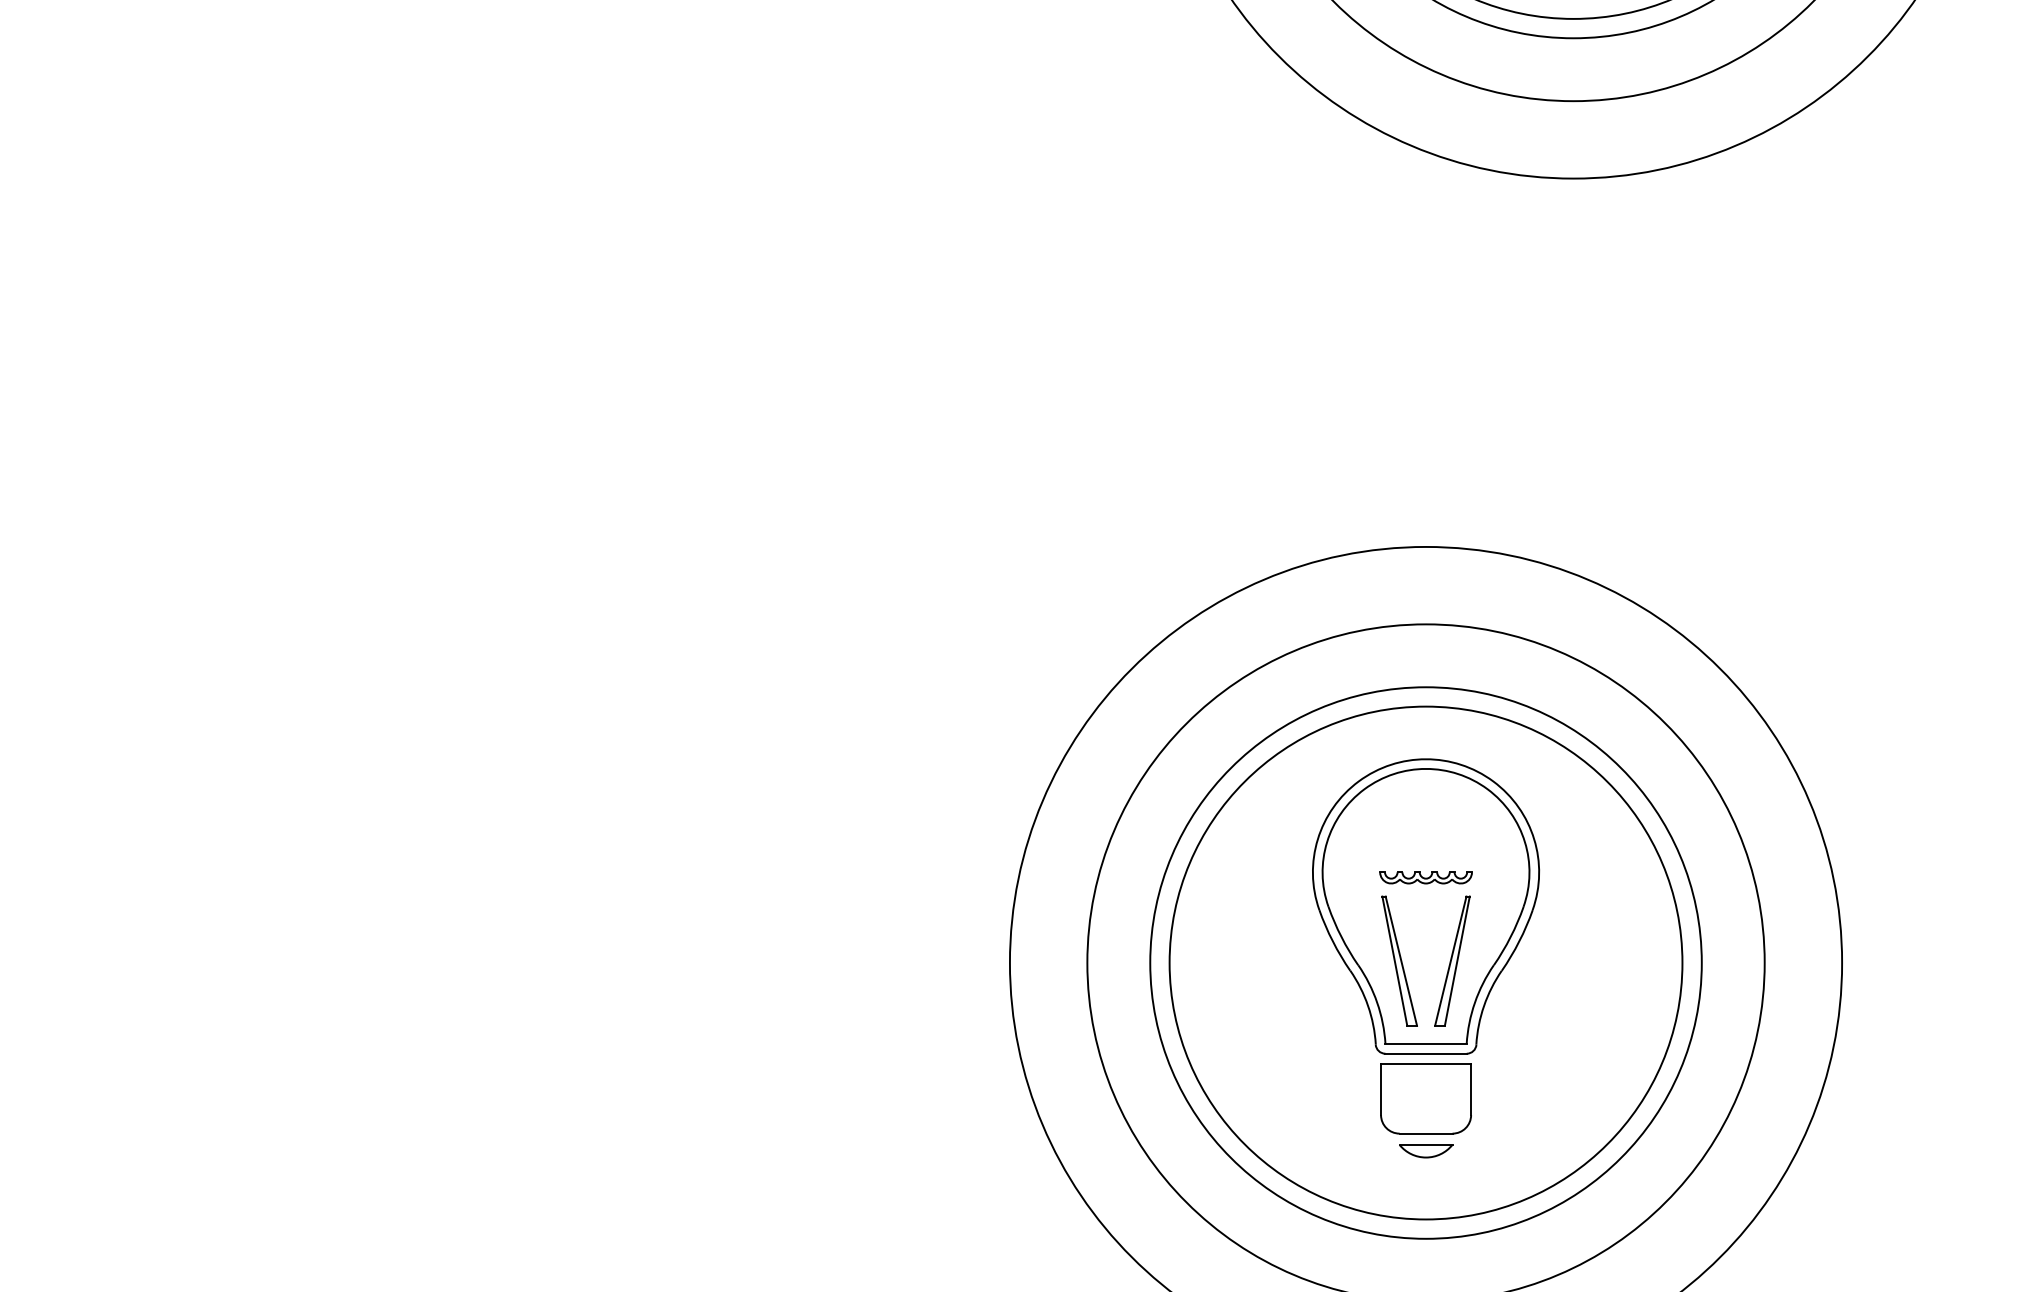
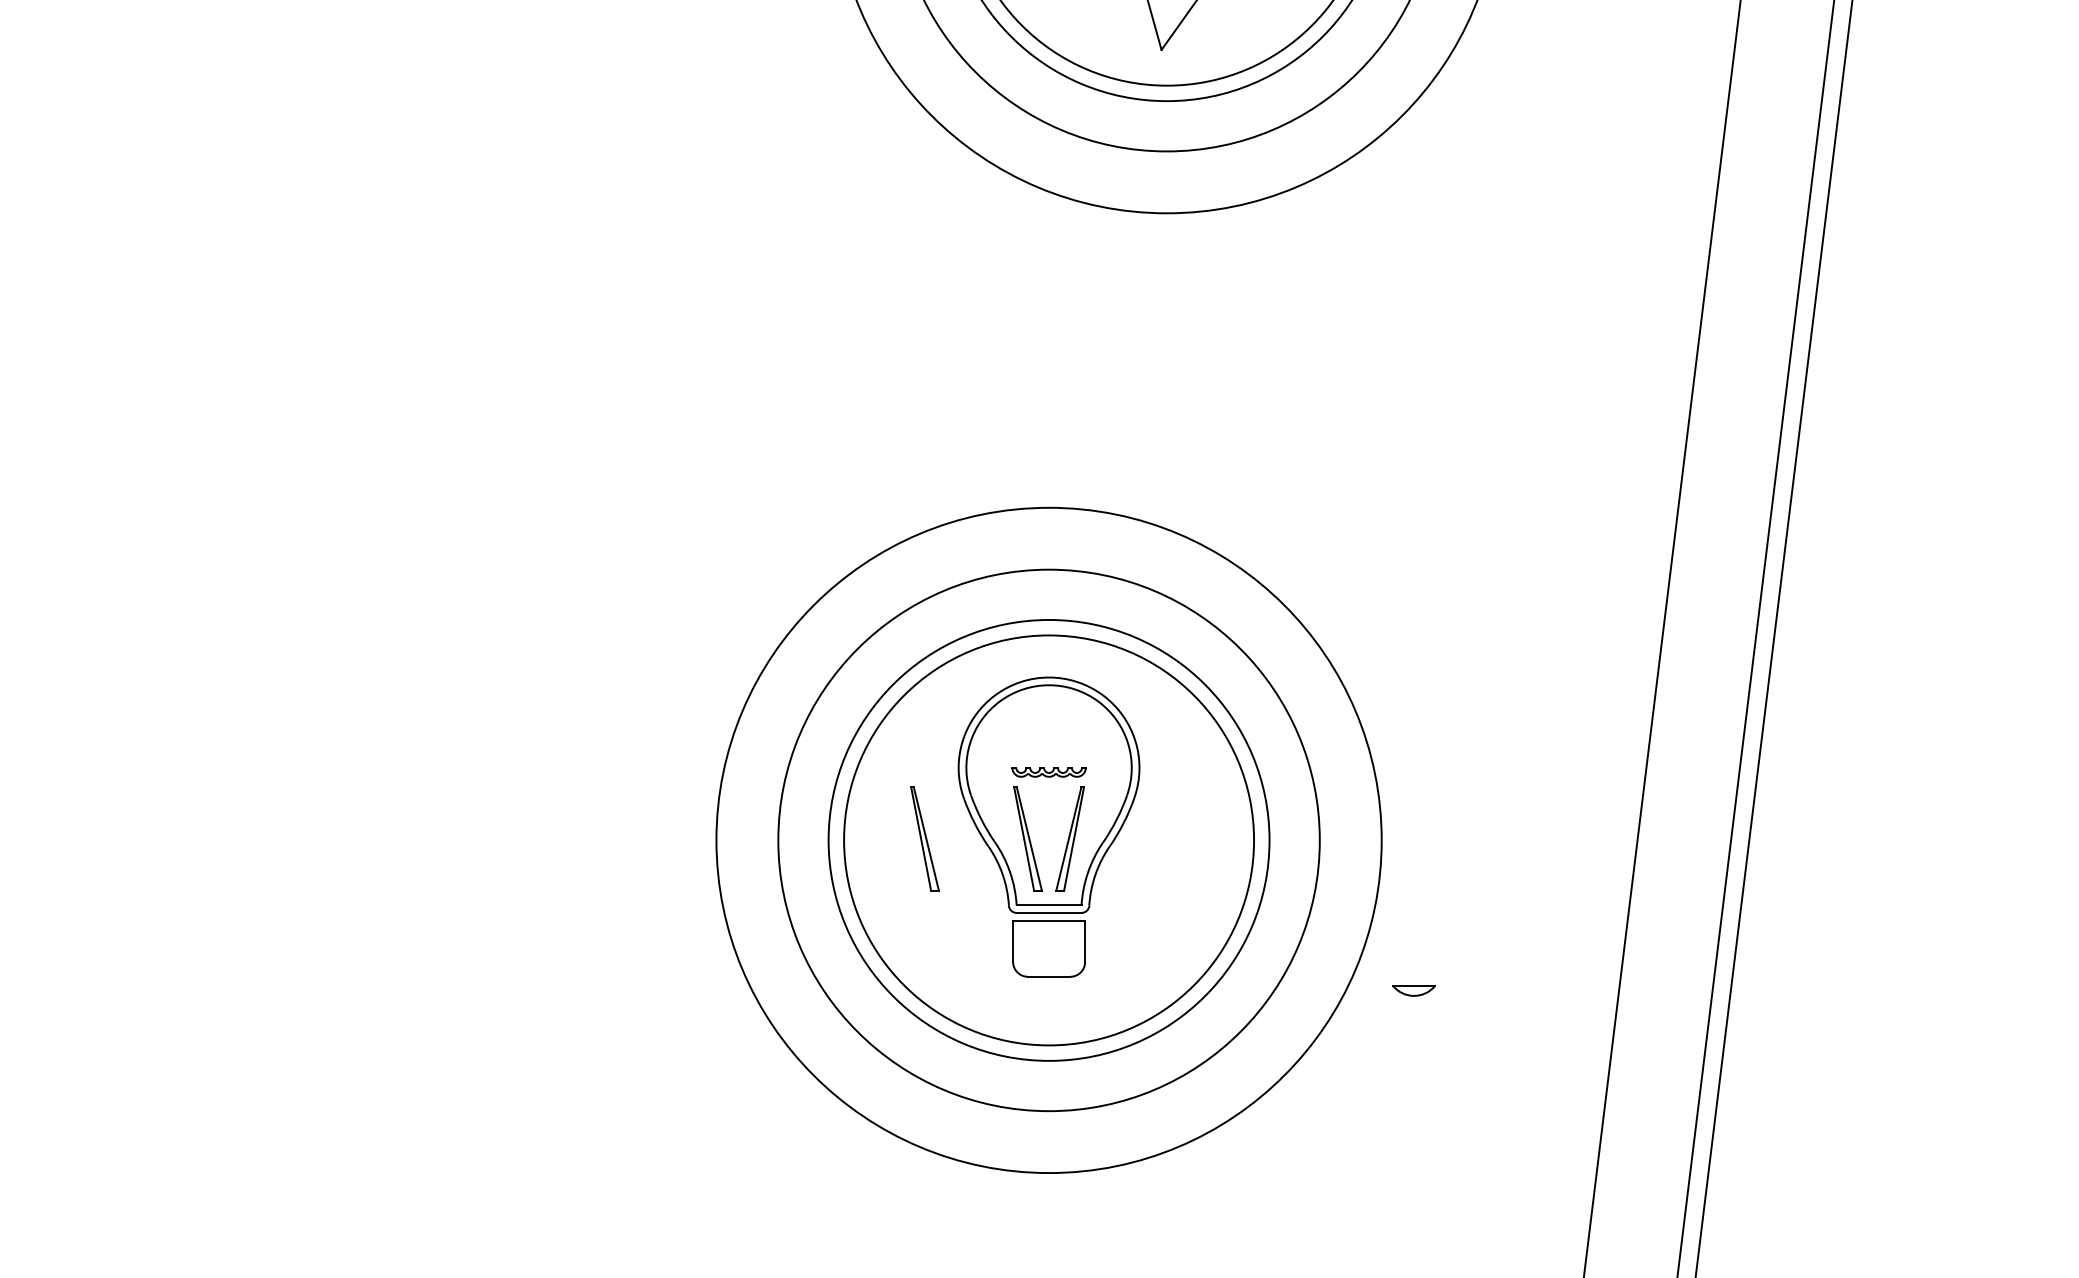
part: (1270, 960) -> (924, 838), added
part: (1425, 1150) -> (1413, 990), moved

